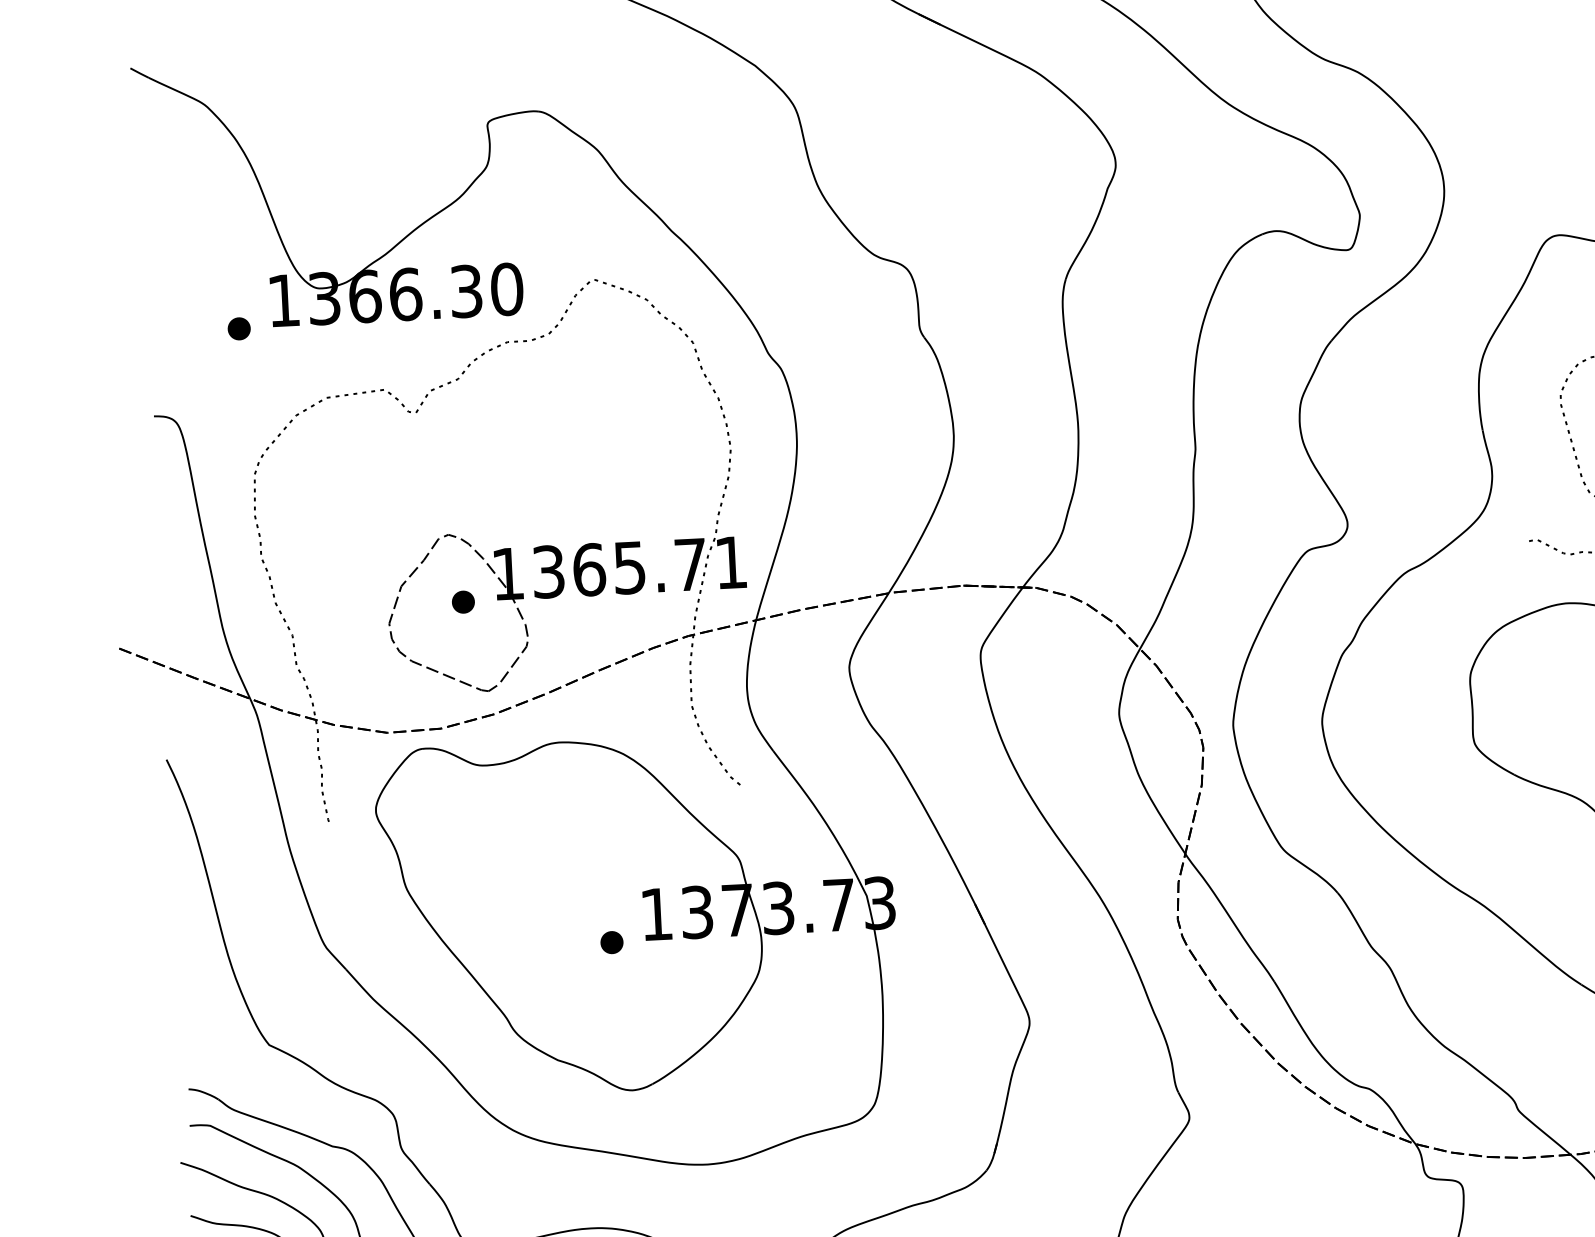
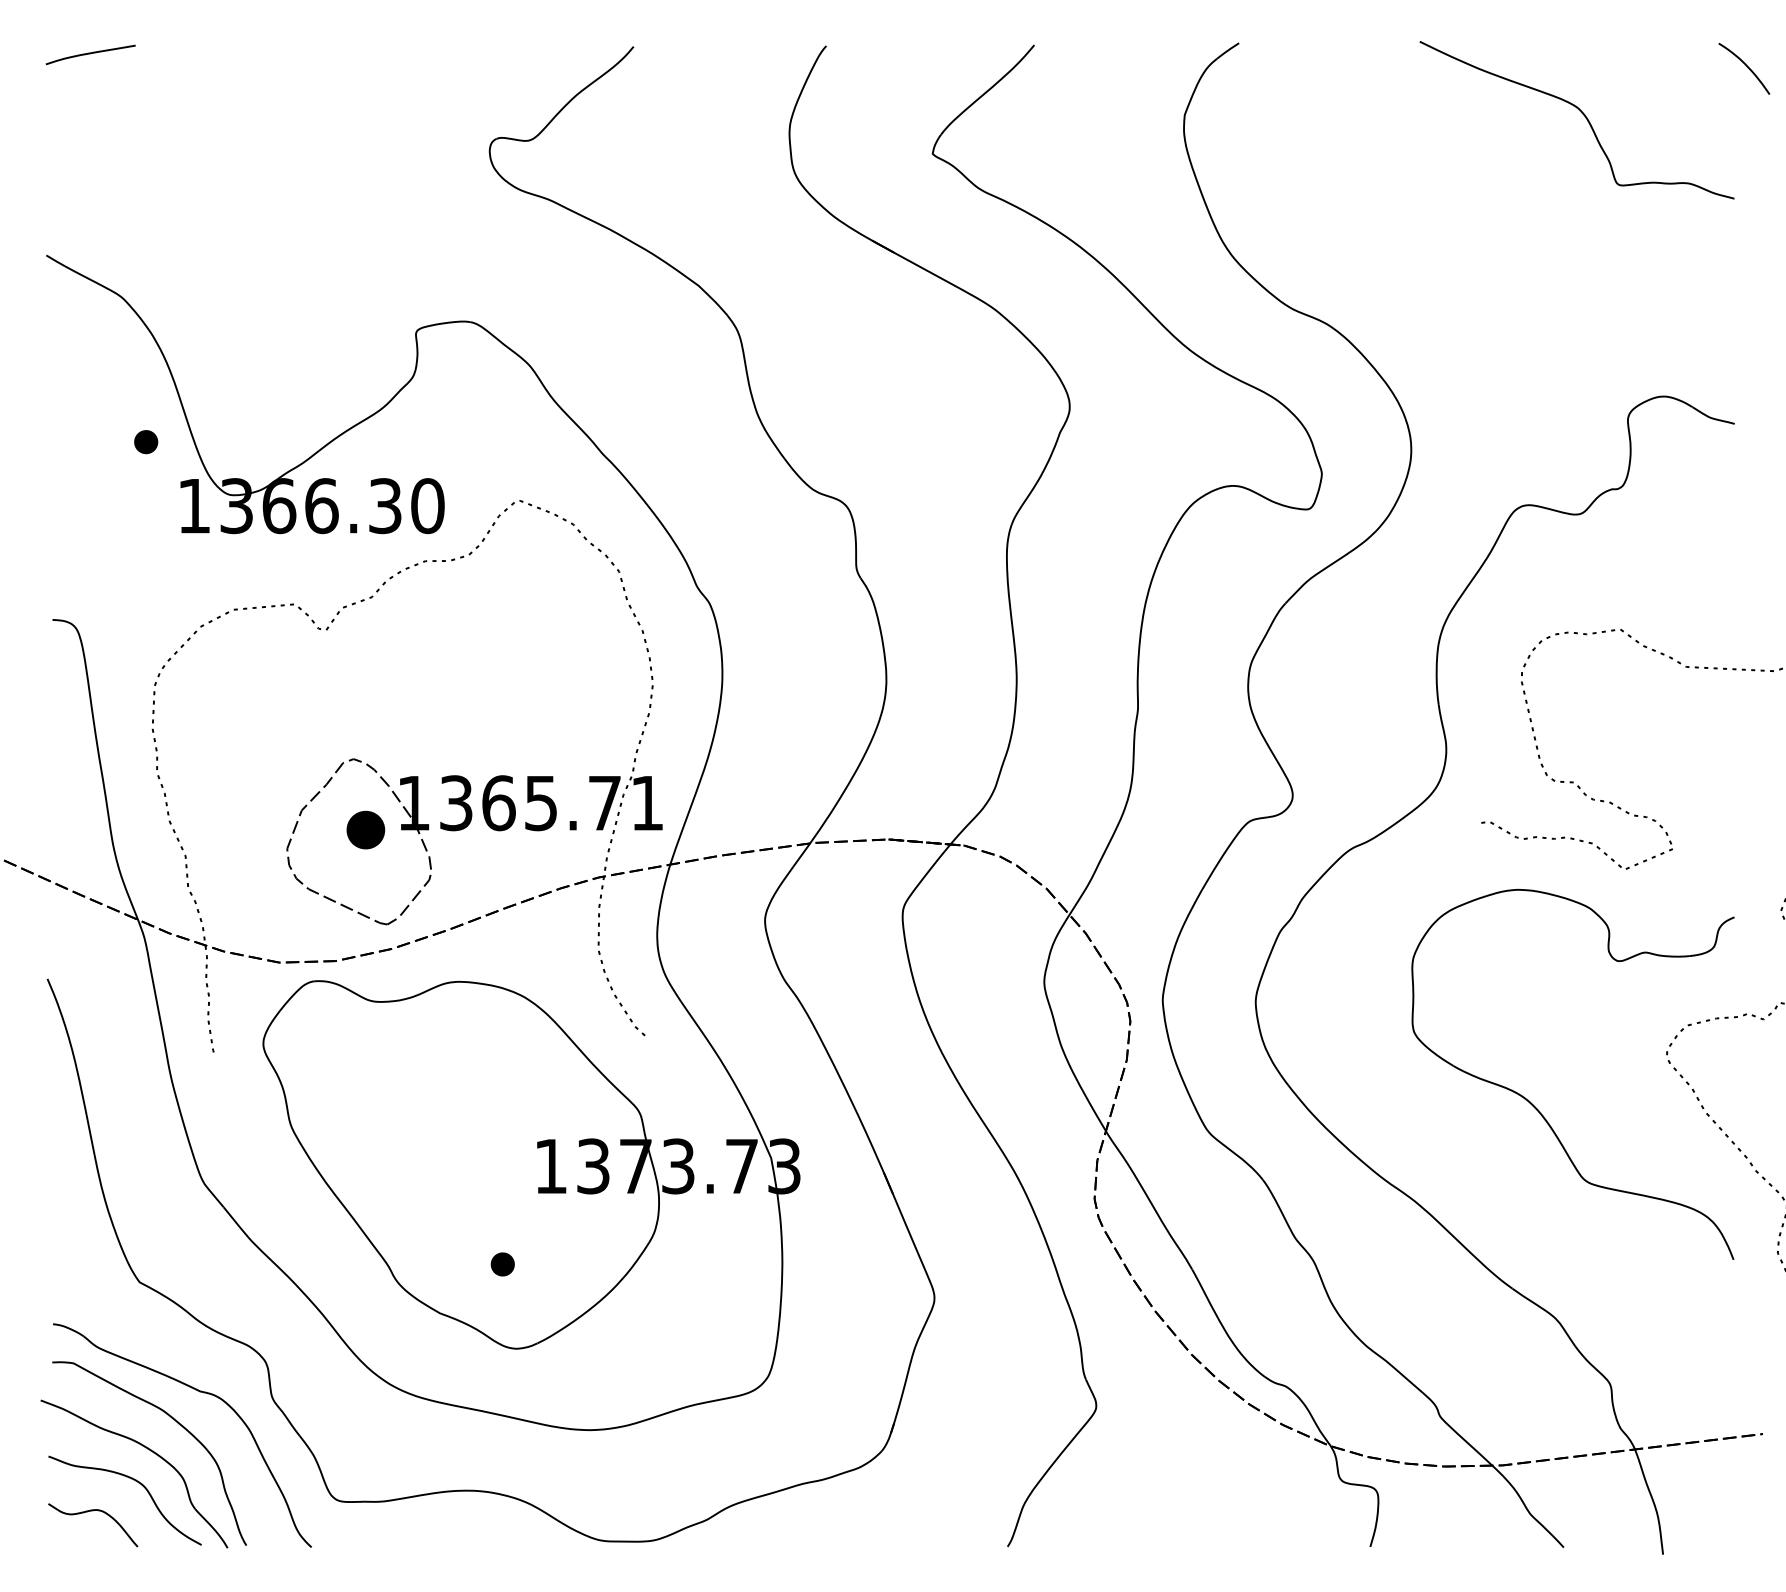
part: (239, 329) -> (146, 442), moved
part: (463, 602) -> (365, 830), size x1.6
part: (611, 942) -> (502, 1264), moved

